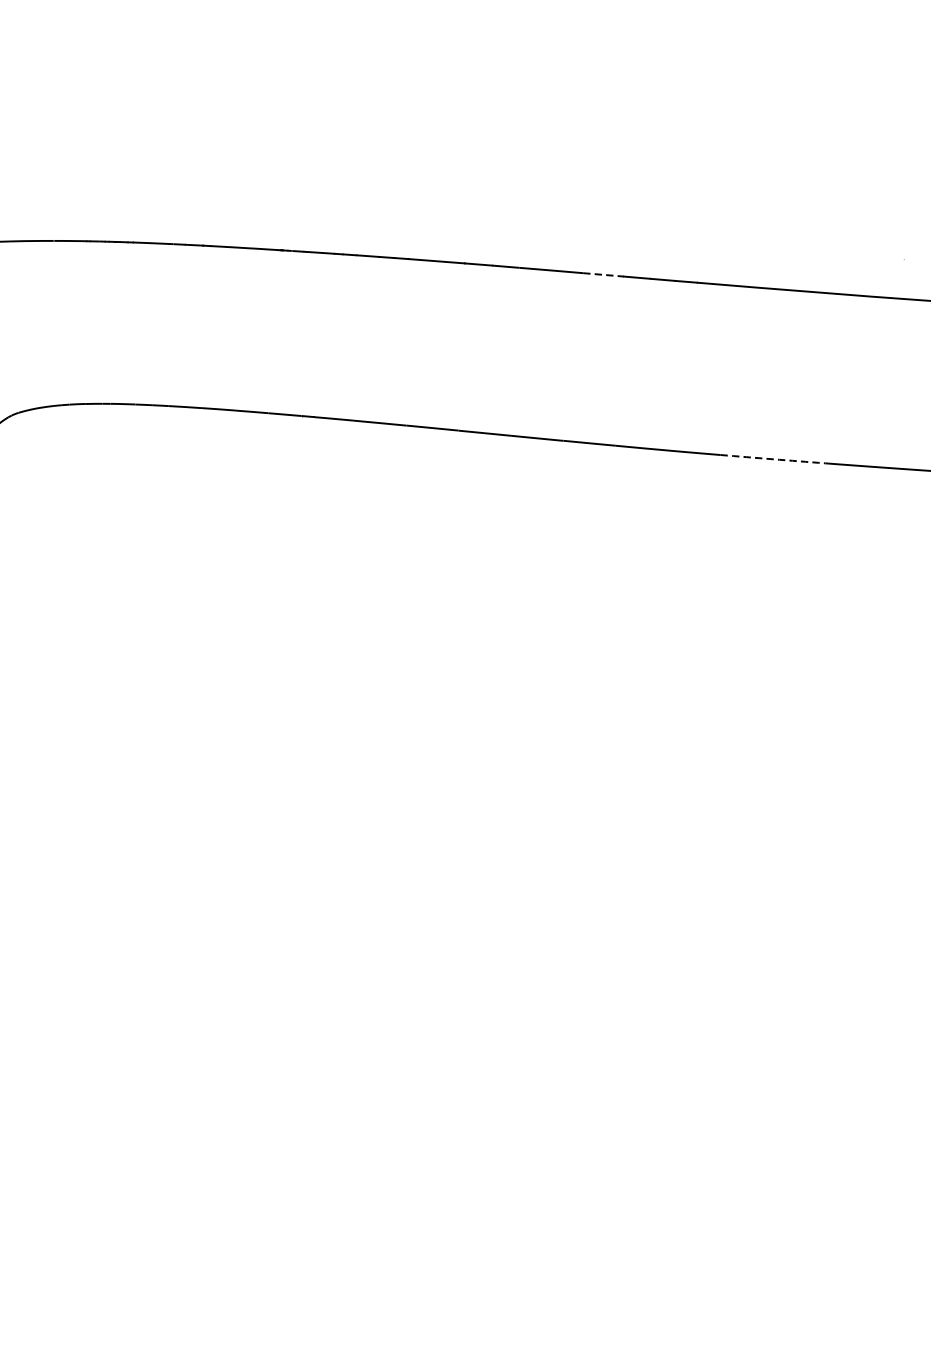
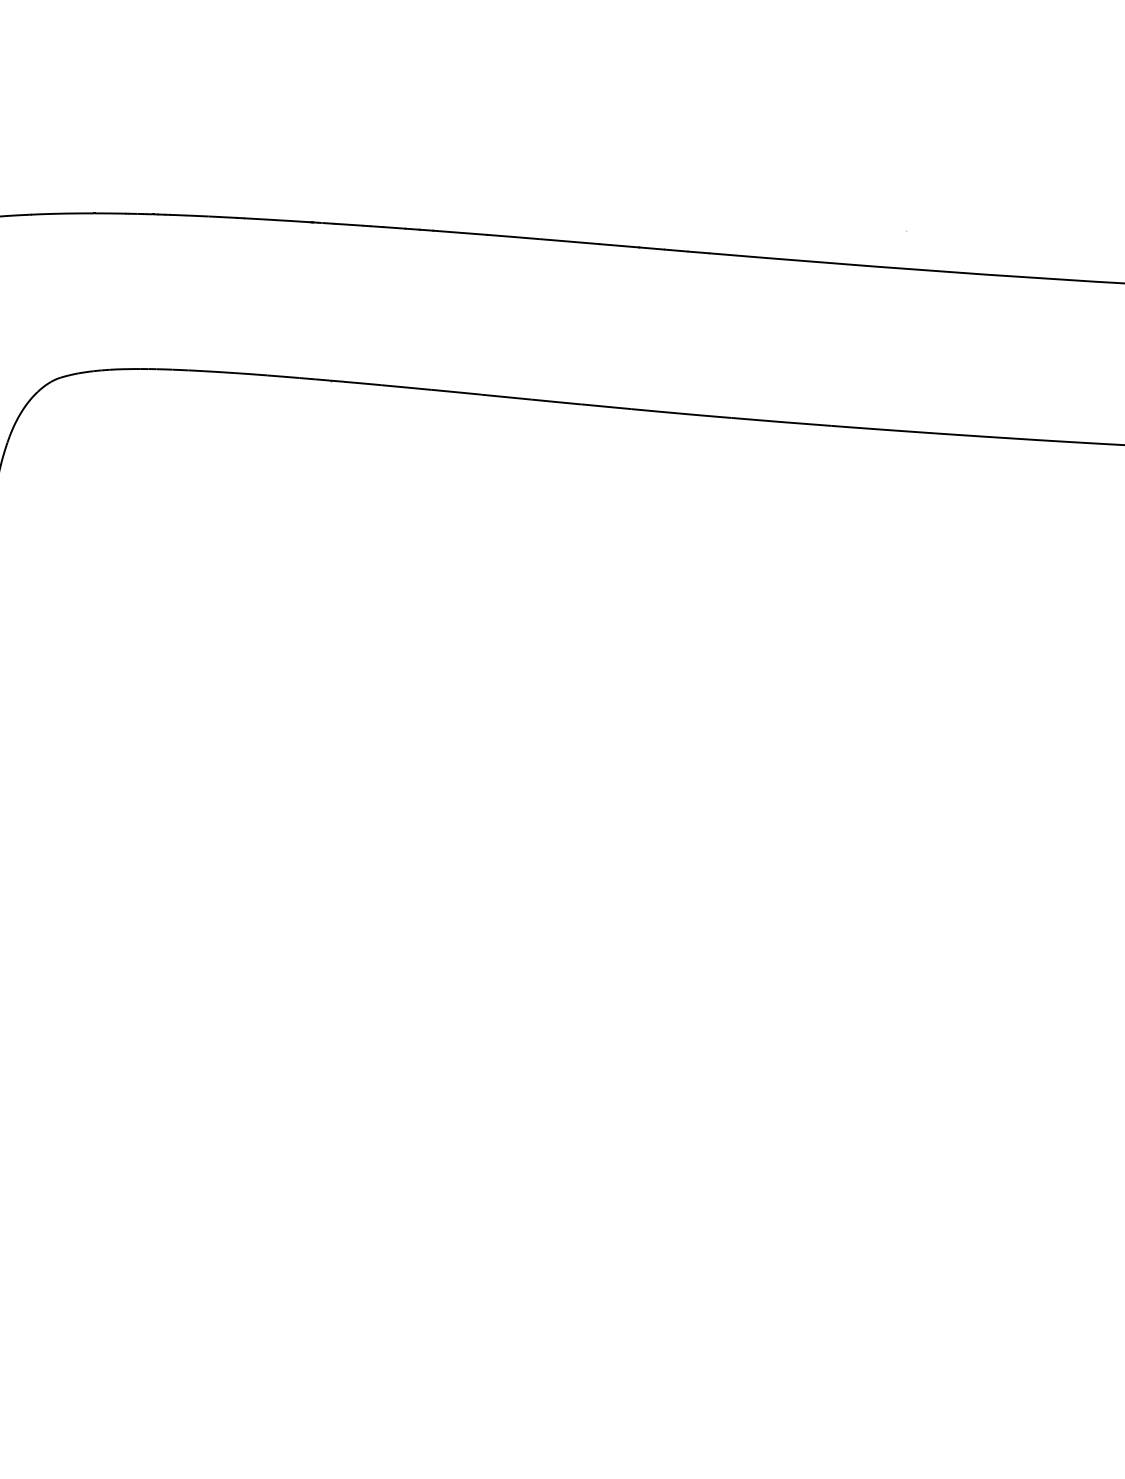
line: (603, 274) -> (619, 245), dashed -> solid
arc: (772, 459) -> (781, 422), dashed -> solid

